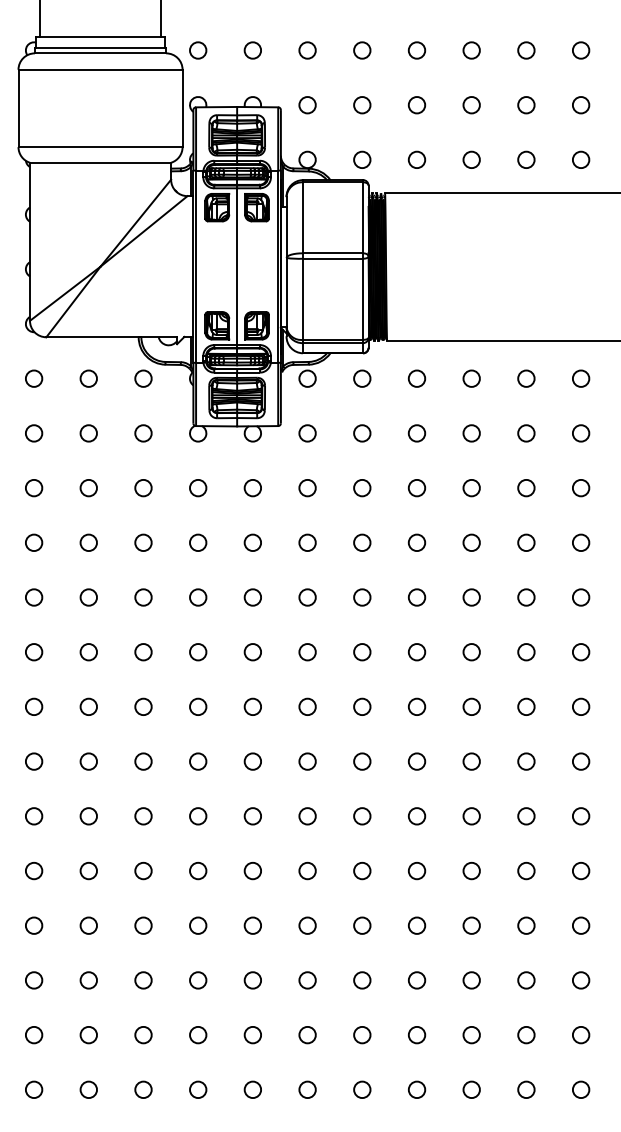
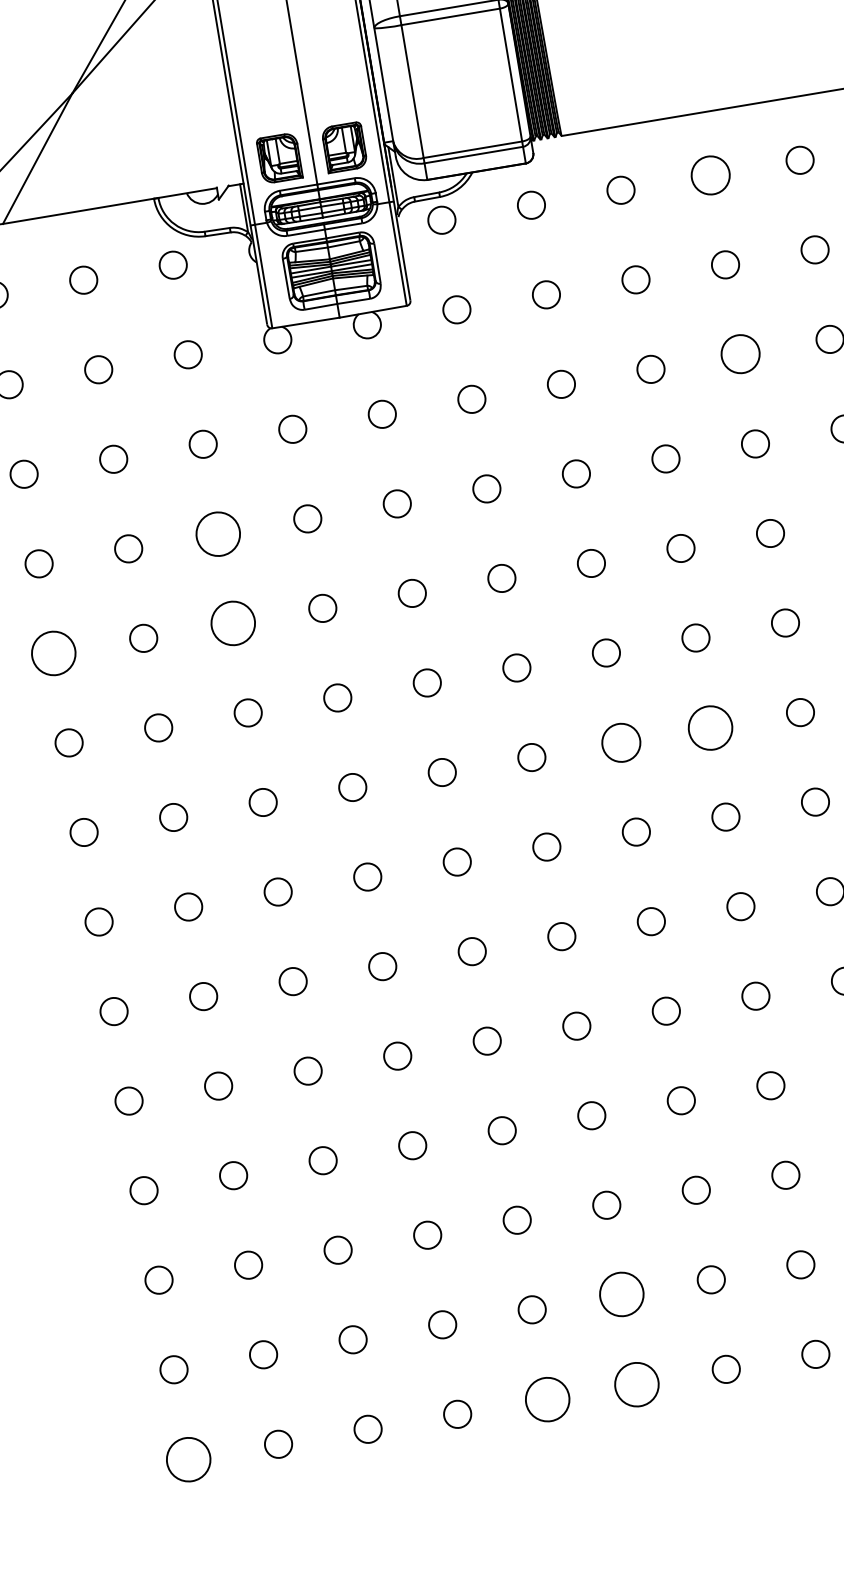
circle: (471, 378) -> (710, 175), size x1.4
circle: (471, 488) -> (740, 355), size x1.4
circle: (143, 542) -> (218, 533), size x1.6
circle: (34, 597) -> (54, 653), size x1.6
circle: (143, 597) -> (233, 623), size x1.6
circle: (362, 706) -> (621, 741), size x1.4
circle: (417, 706) -> (711, 726), size x1.6
circle: (307, 1035) -> (621, 1295), size x1.6
circle: (34, 1089) -> (189, 1458), size x1.6
circle: (252, 1089) -> (546, 1398), size x1.6
circle: (307, 1089) -> (636, 1383), size x1.6

